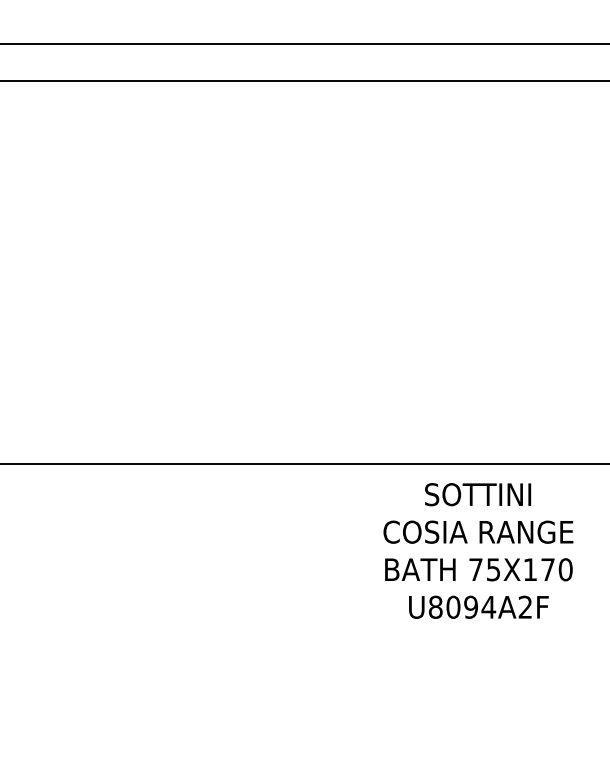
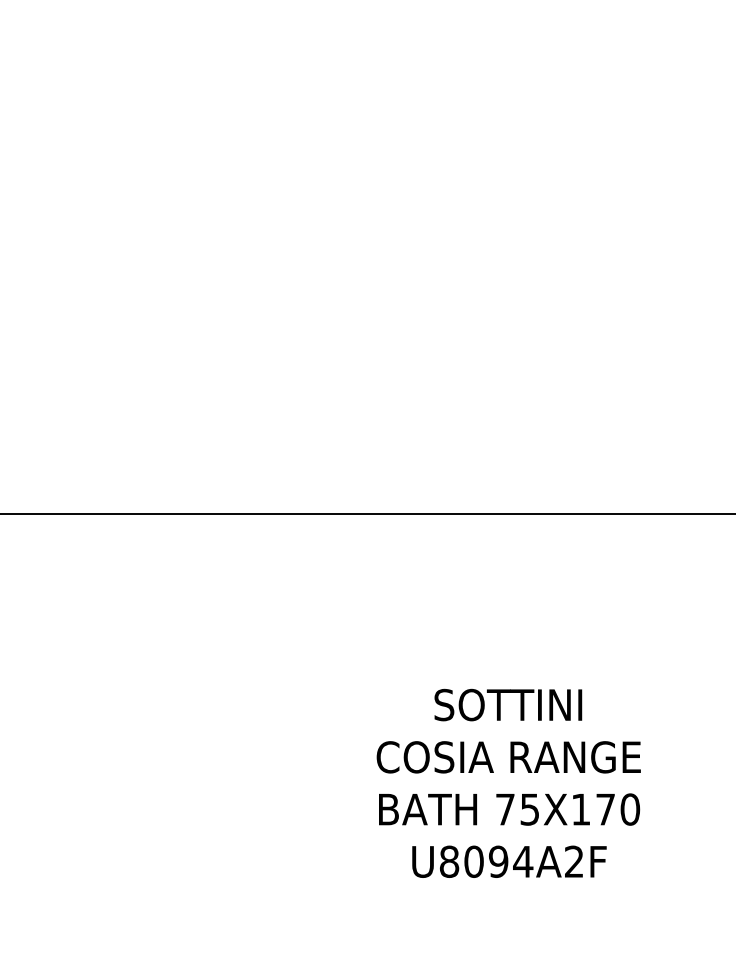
text: (478, 550) -> (508, 782), moved

